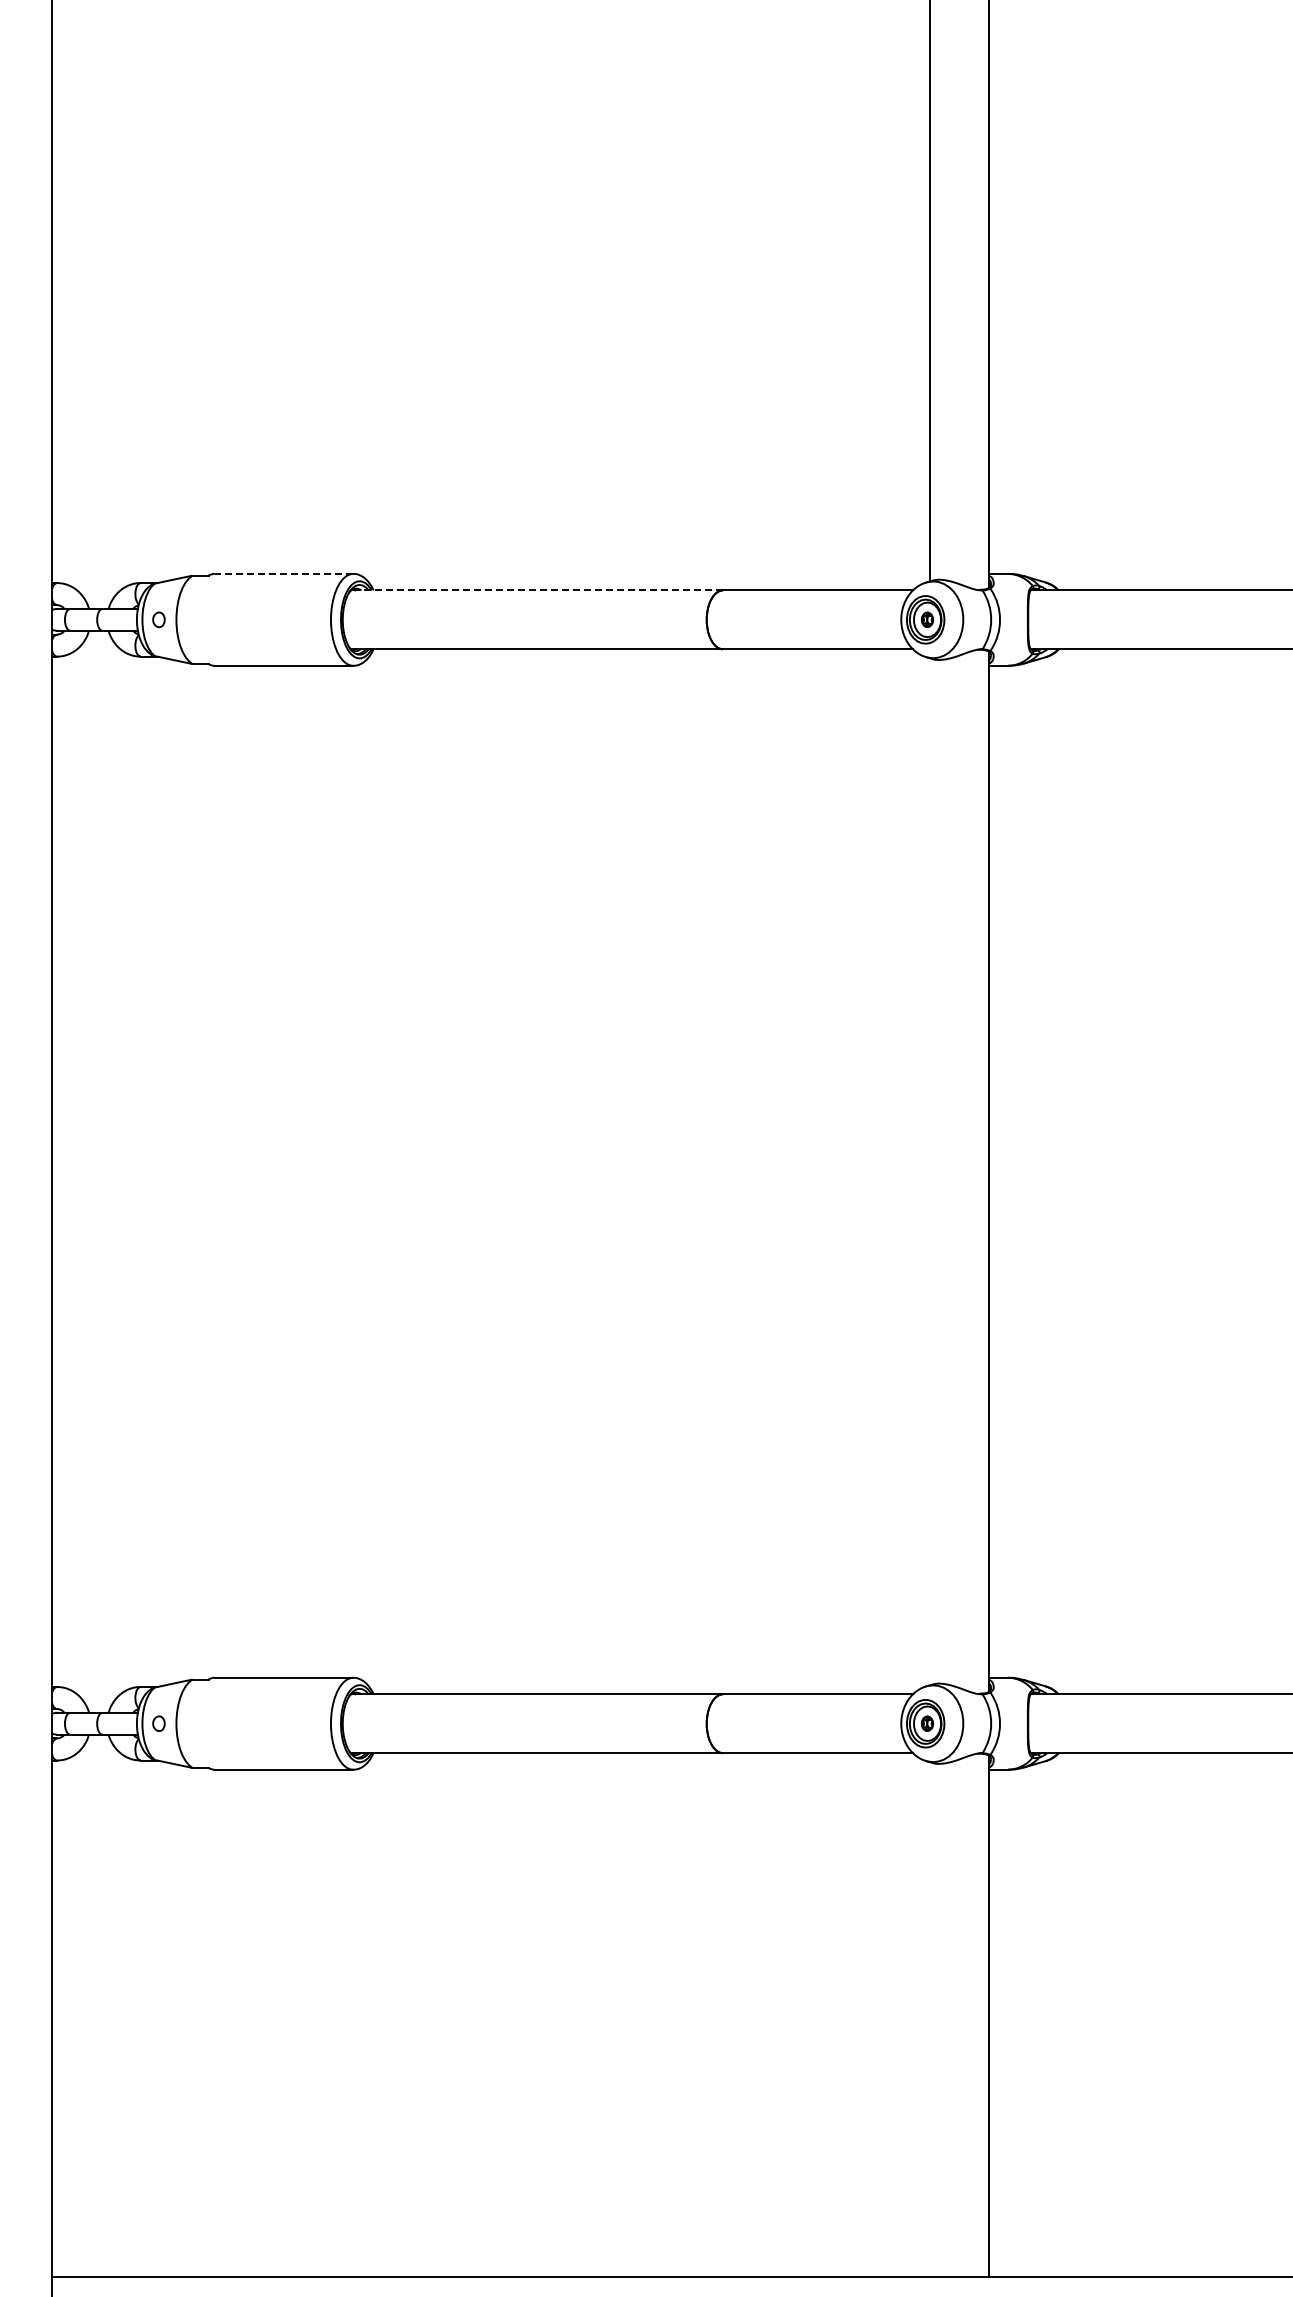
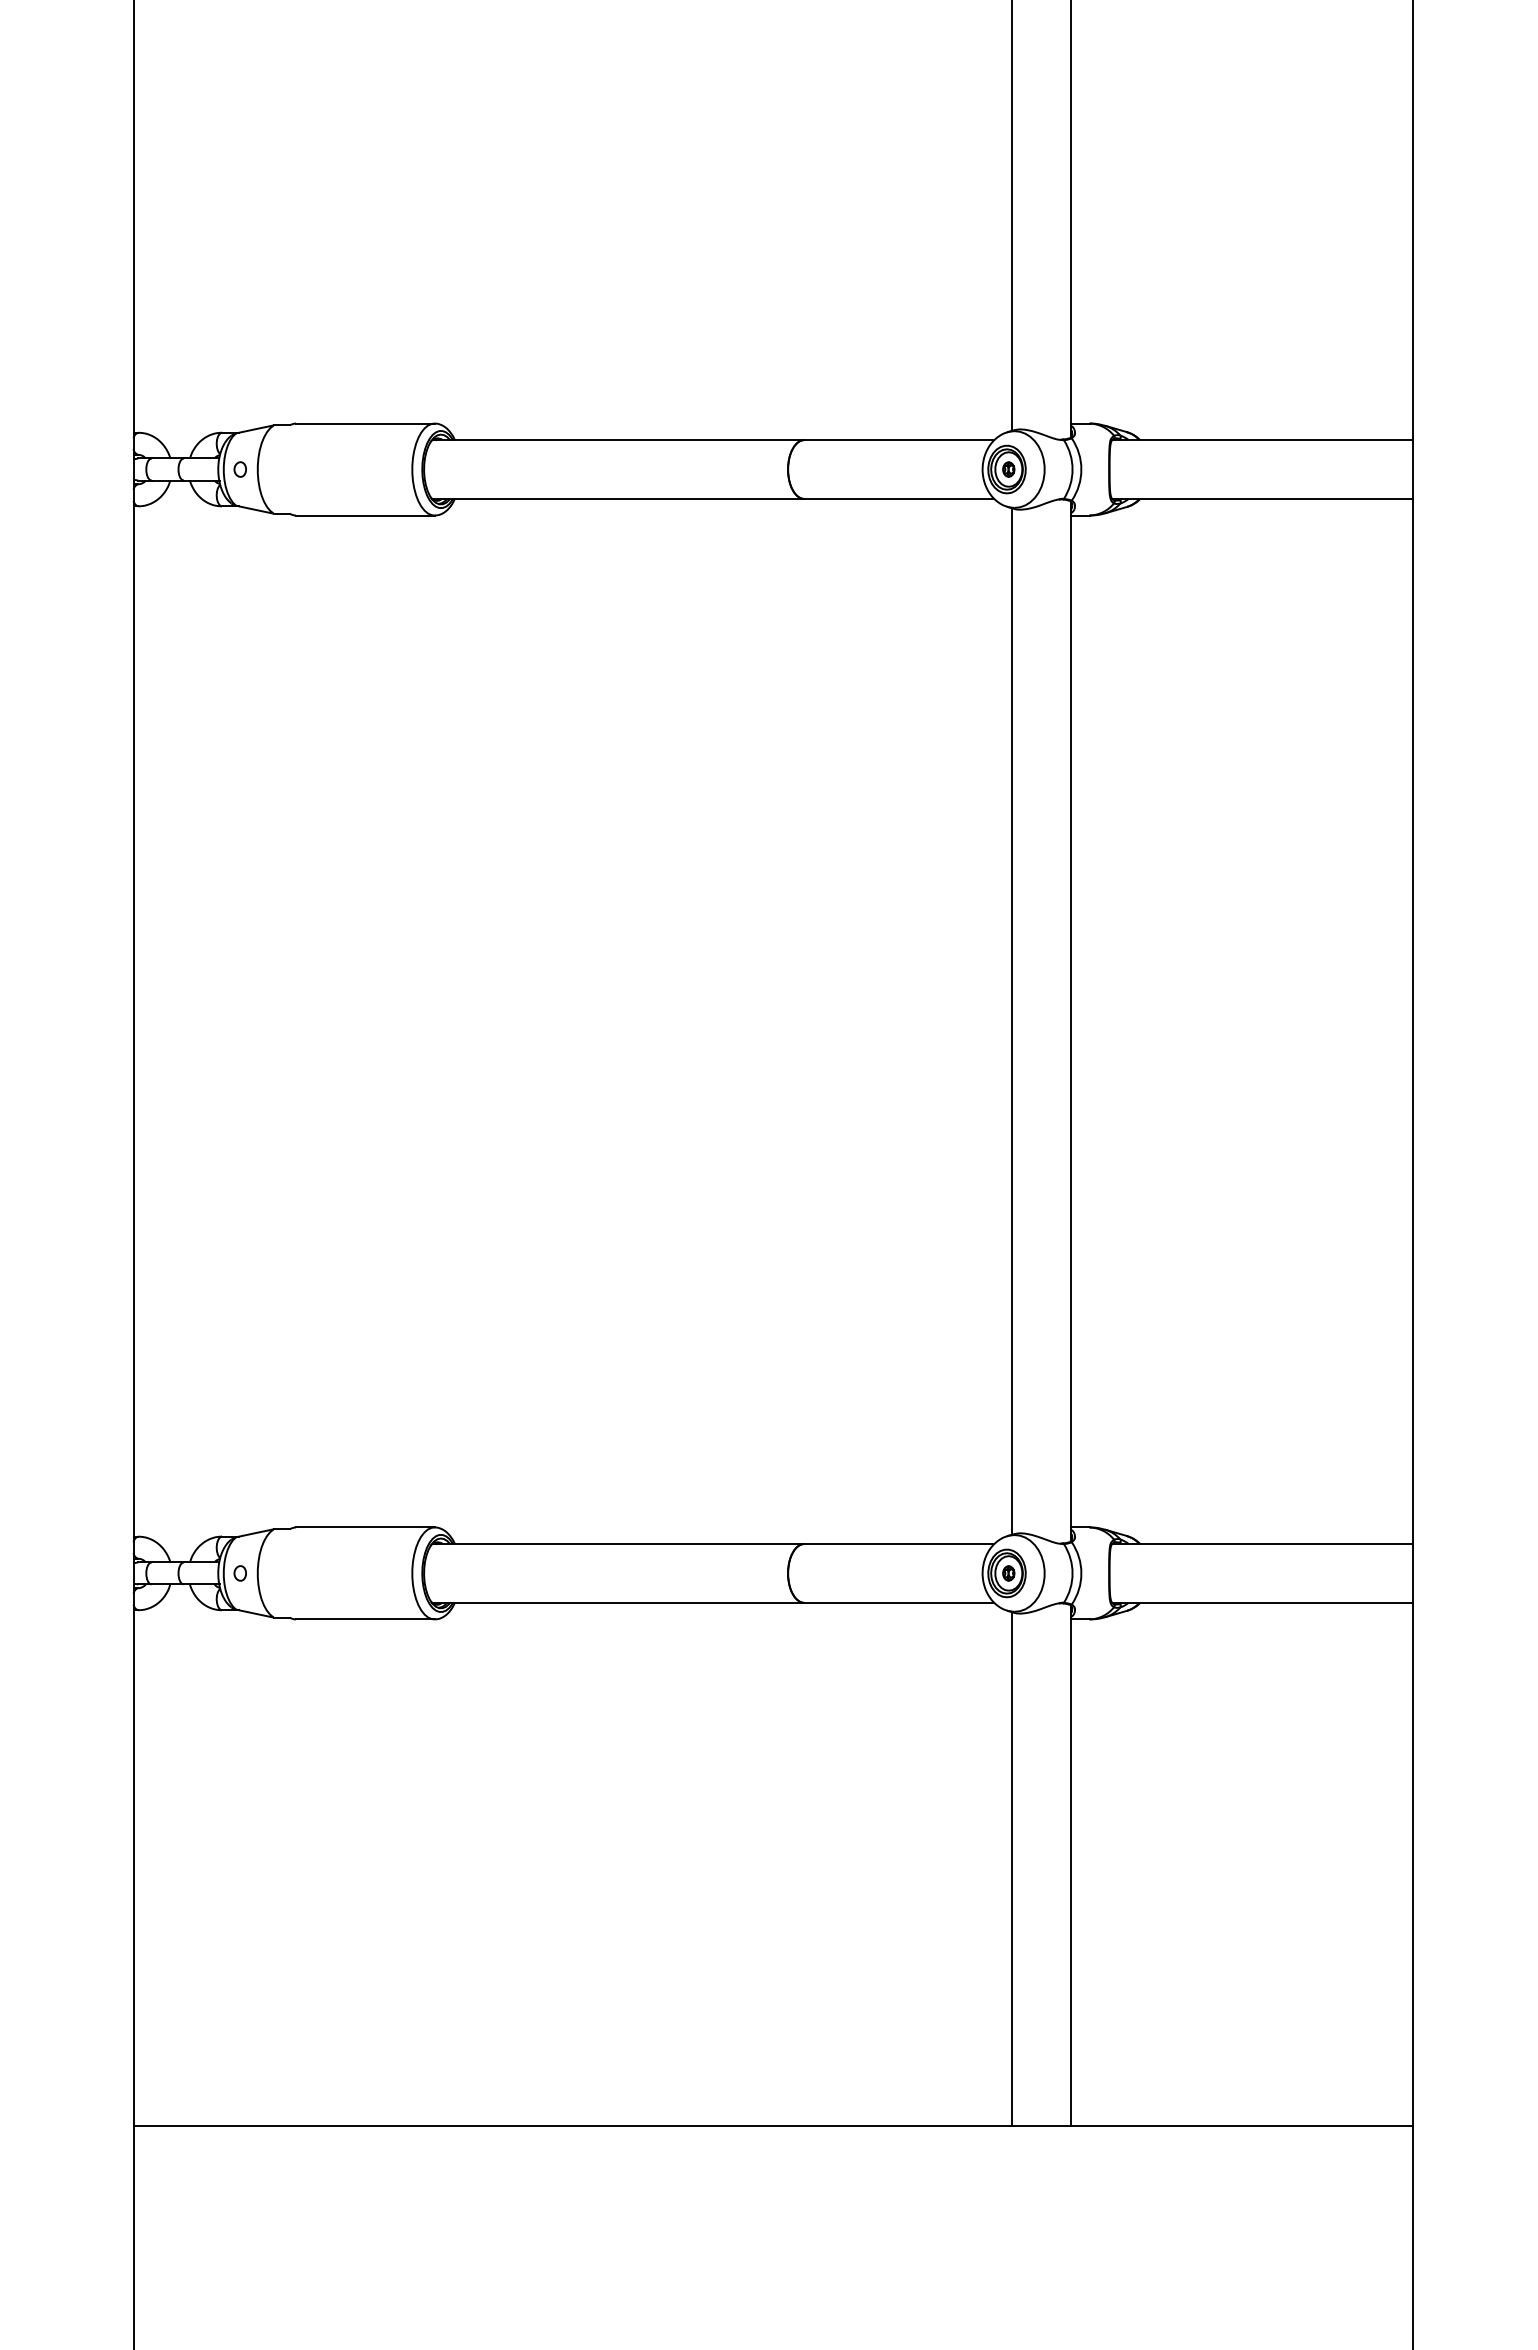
line: (283, 573) -> (364, 423), dashed -> solid
line: (537, 590) -> (618, 440), dashed -> solid
line: (930, 1171) -> (1011, 1021), added
line: (930, 2019) -> (1011, 1869), added

